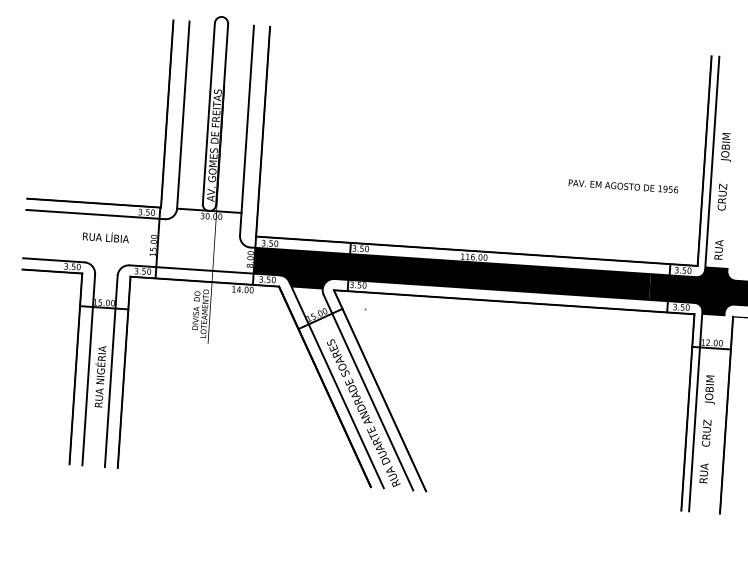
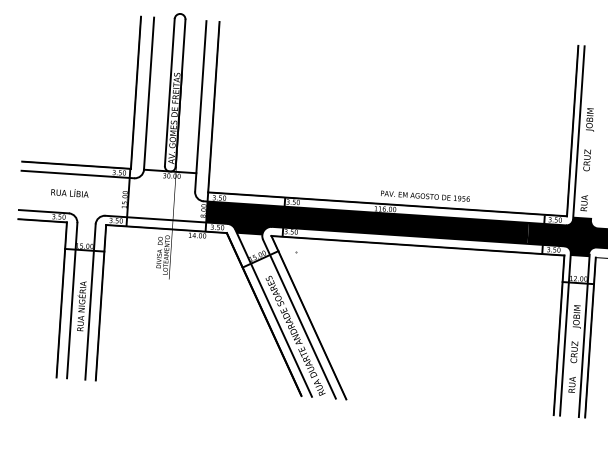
text: (623, 186) -> (425, 196), moved
text: (105, 237) -> (69, 193), moved
line: (718, 413) -> (583, 336), added

